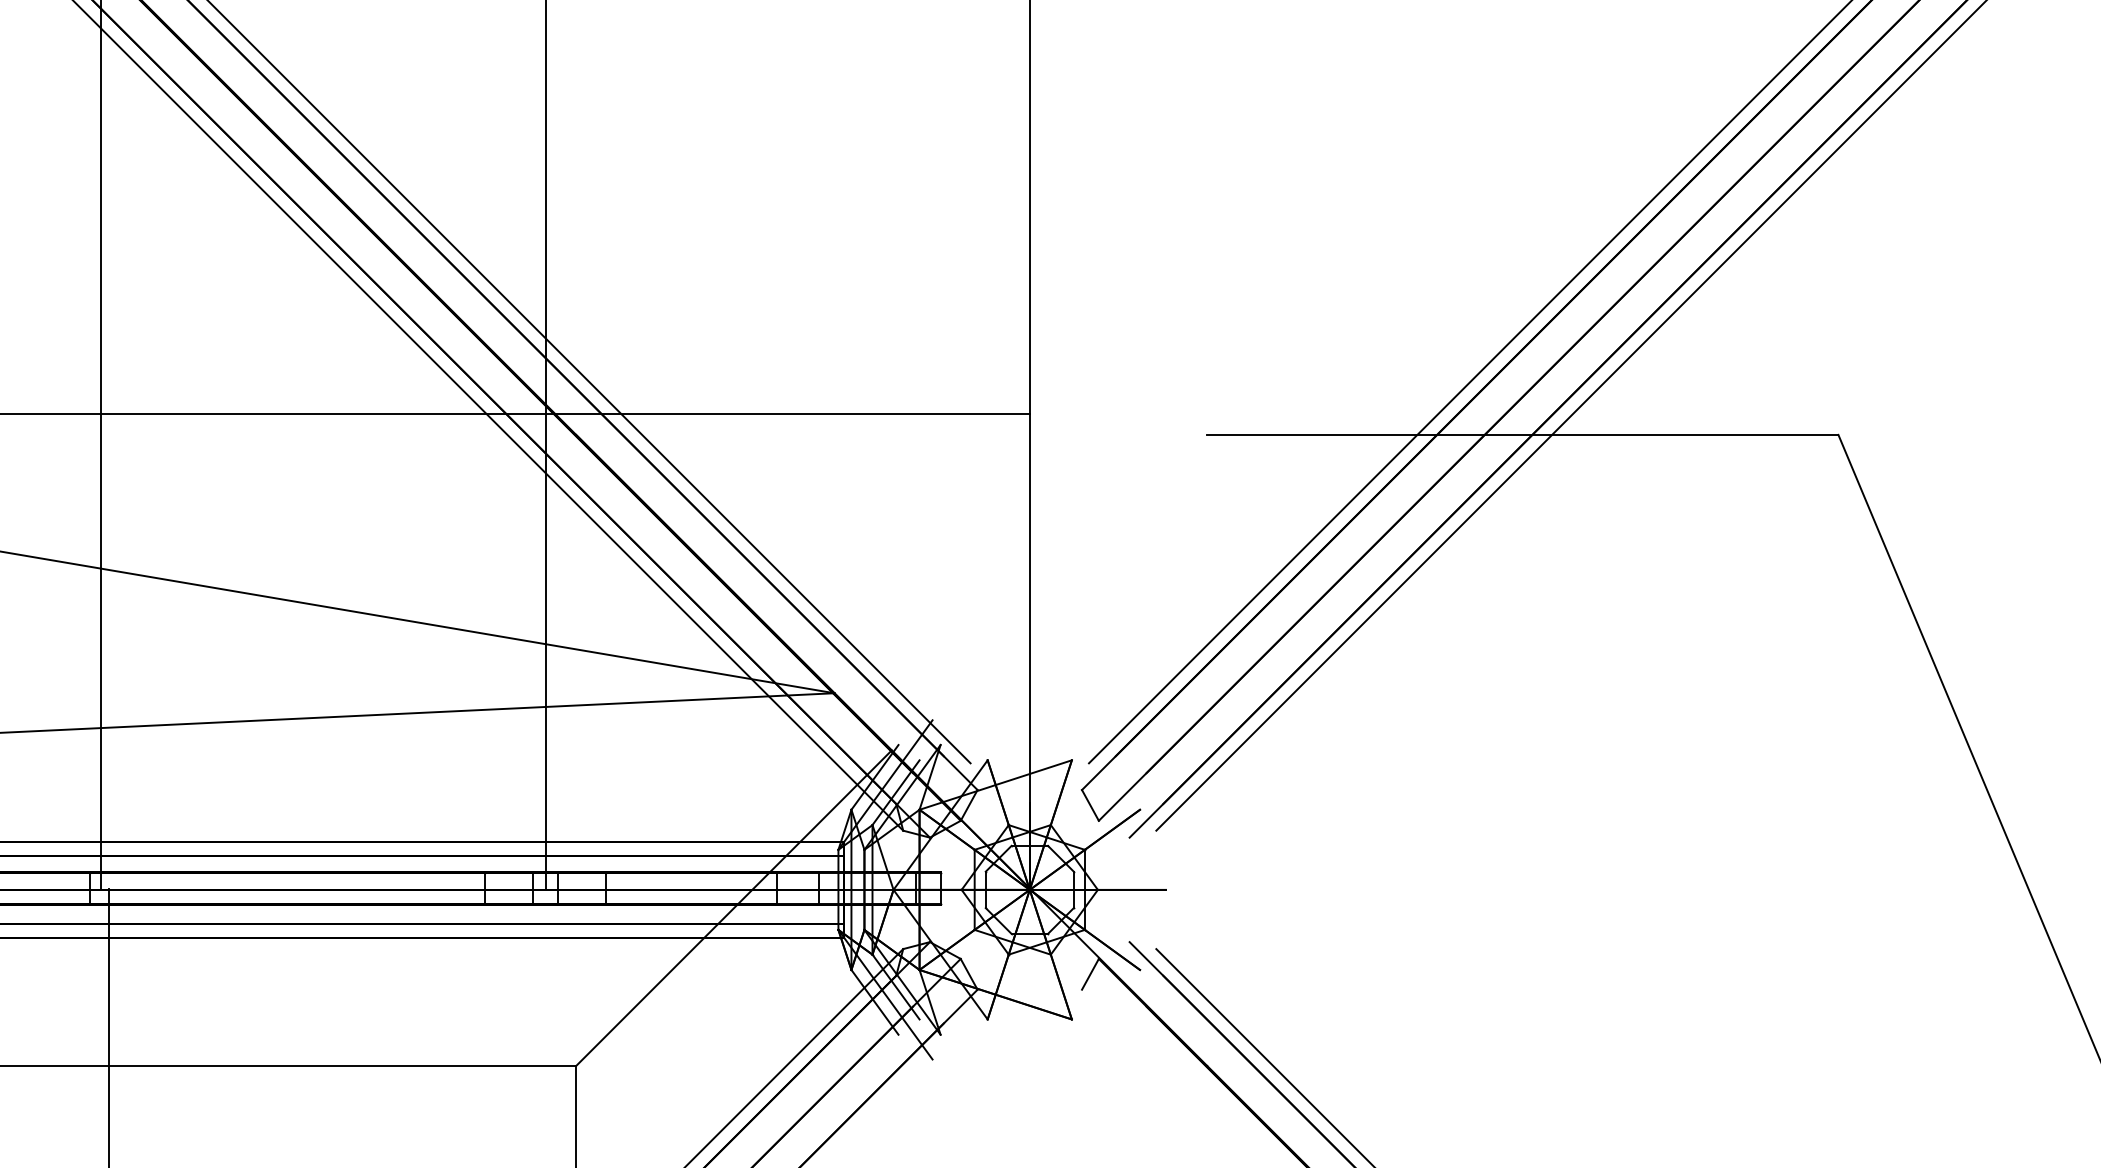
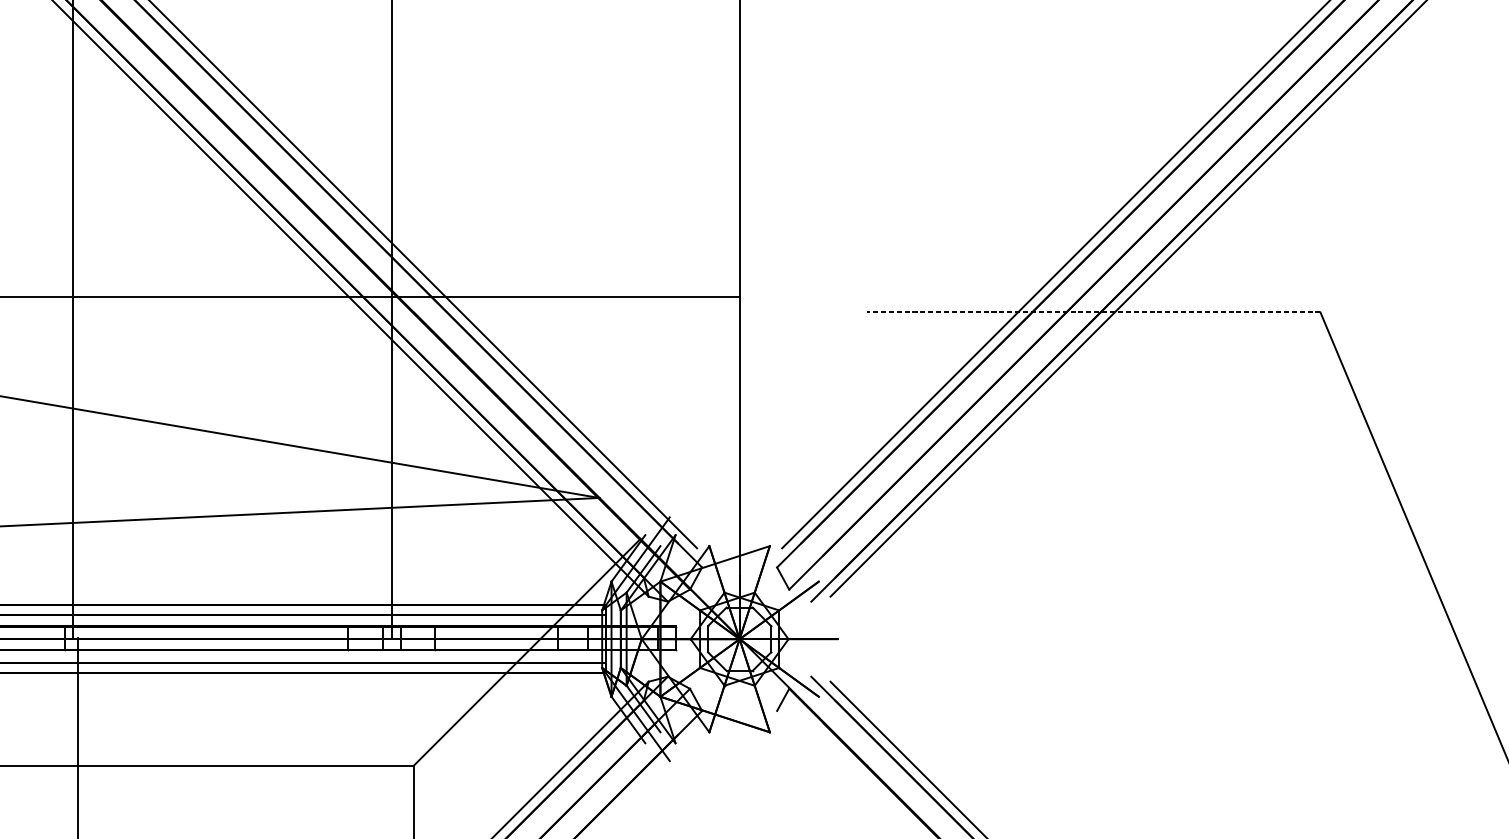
line: (1522, 434) -> (1093, 312), solid -> dashed

